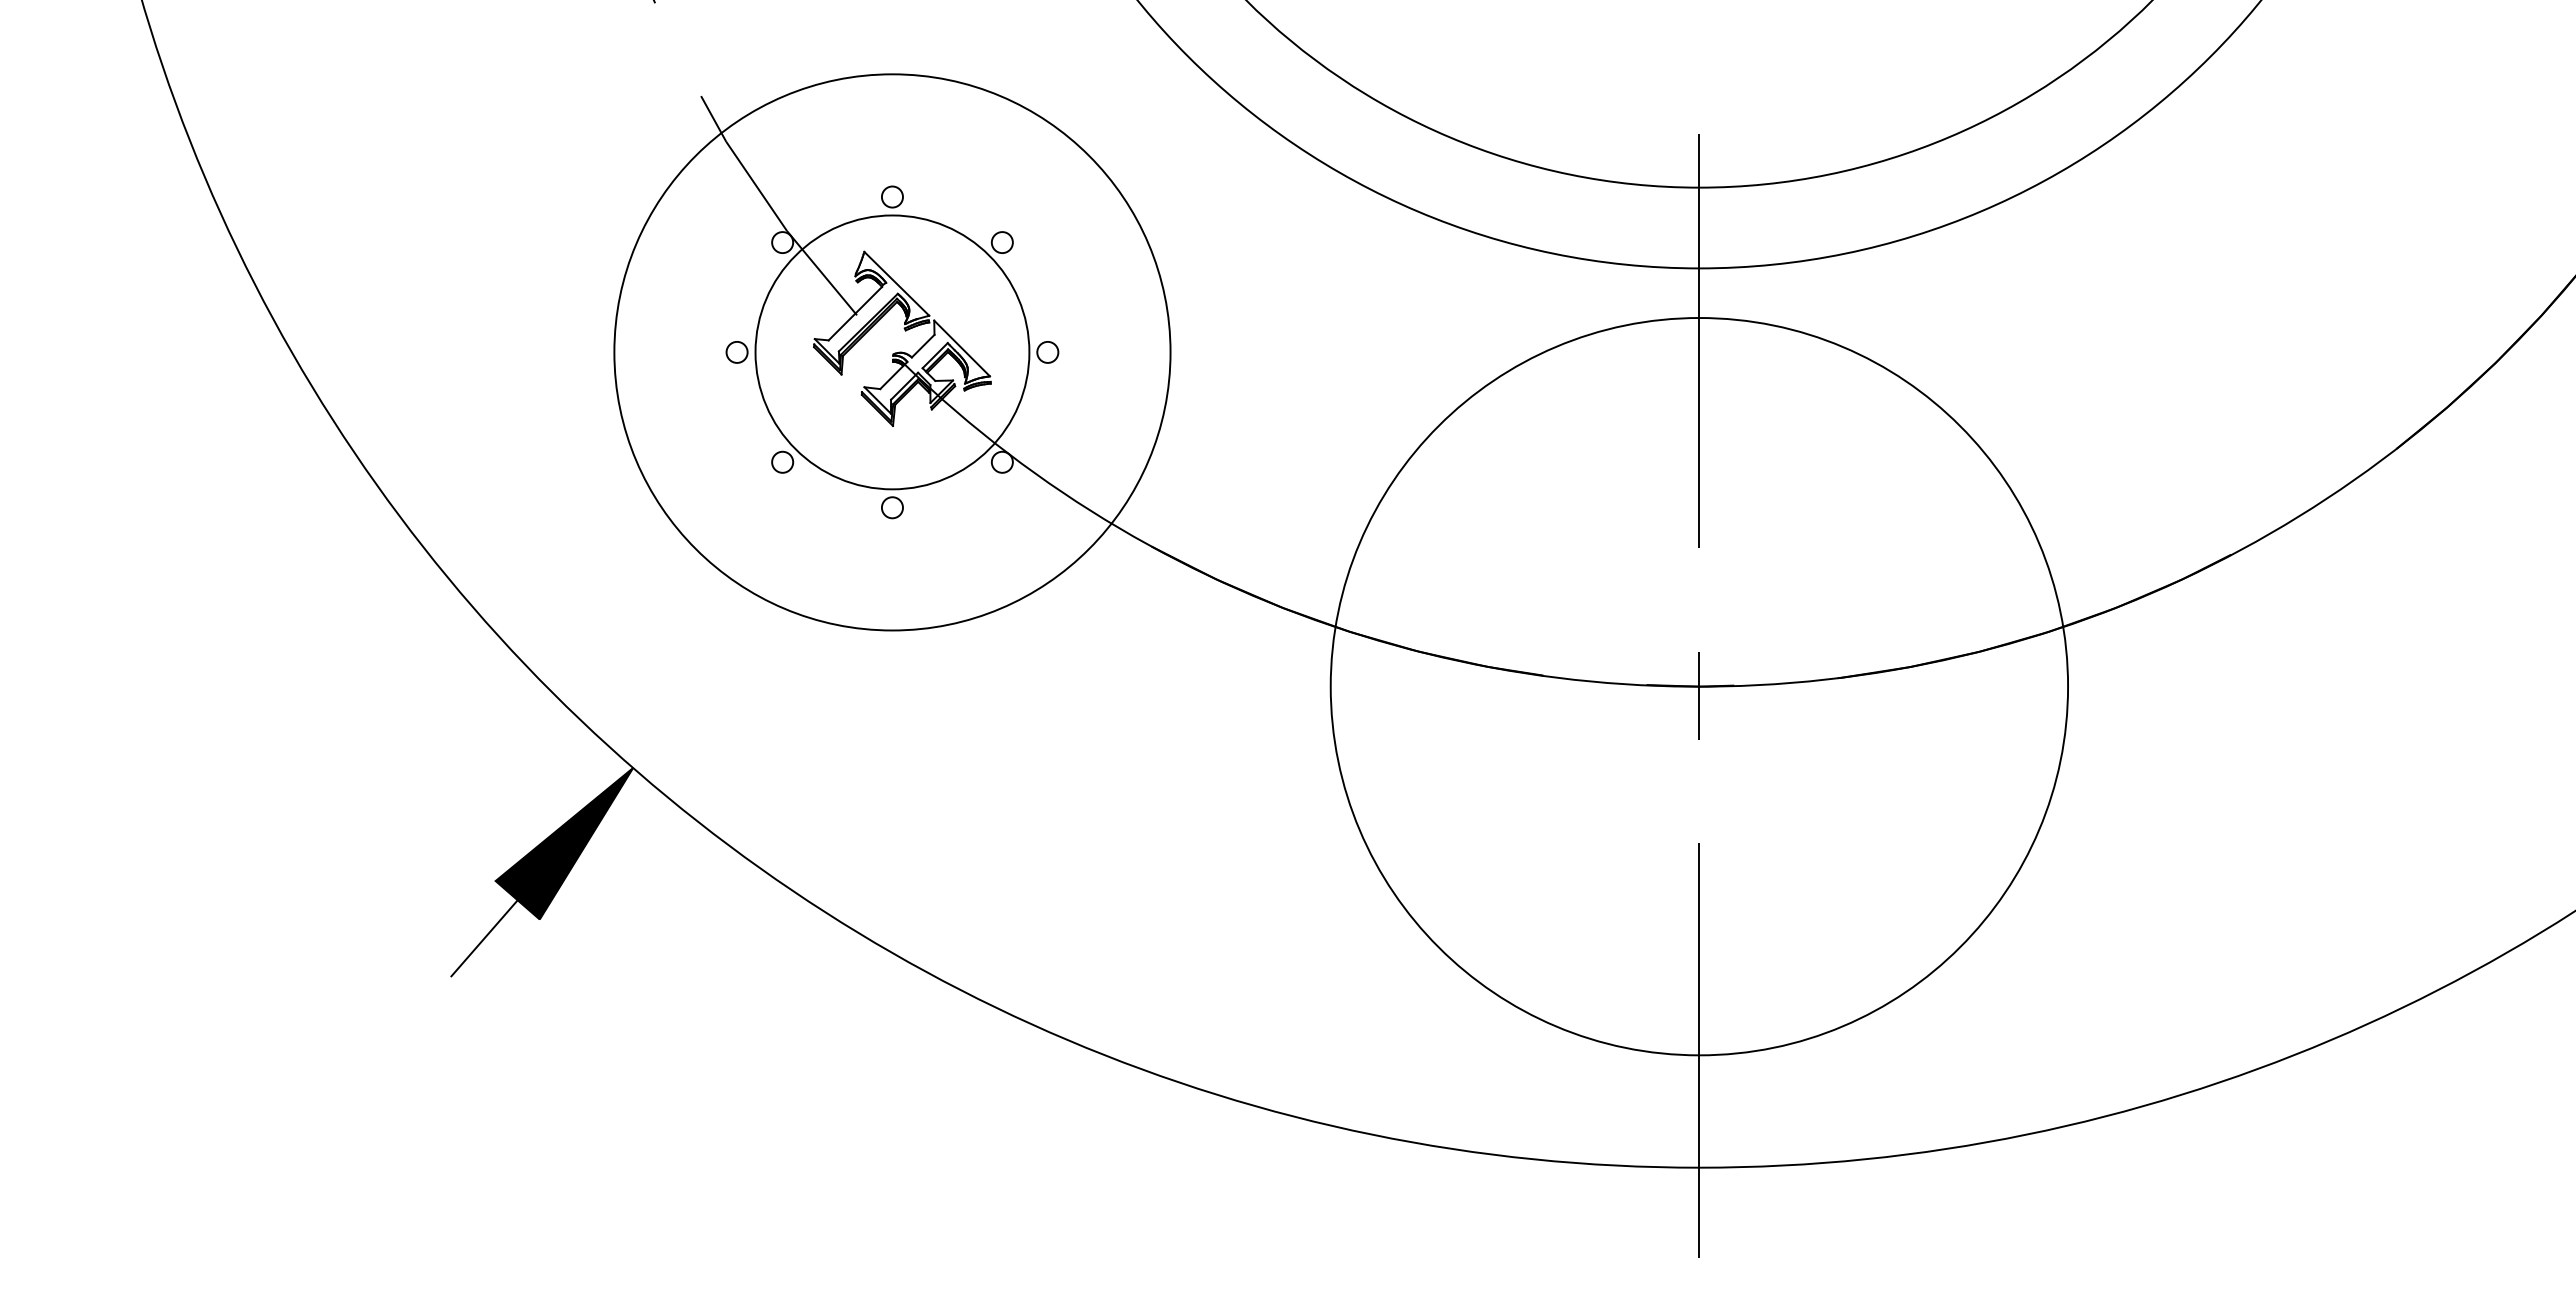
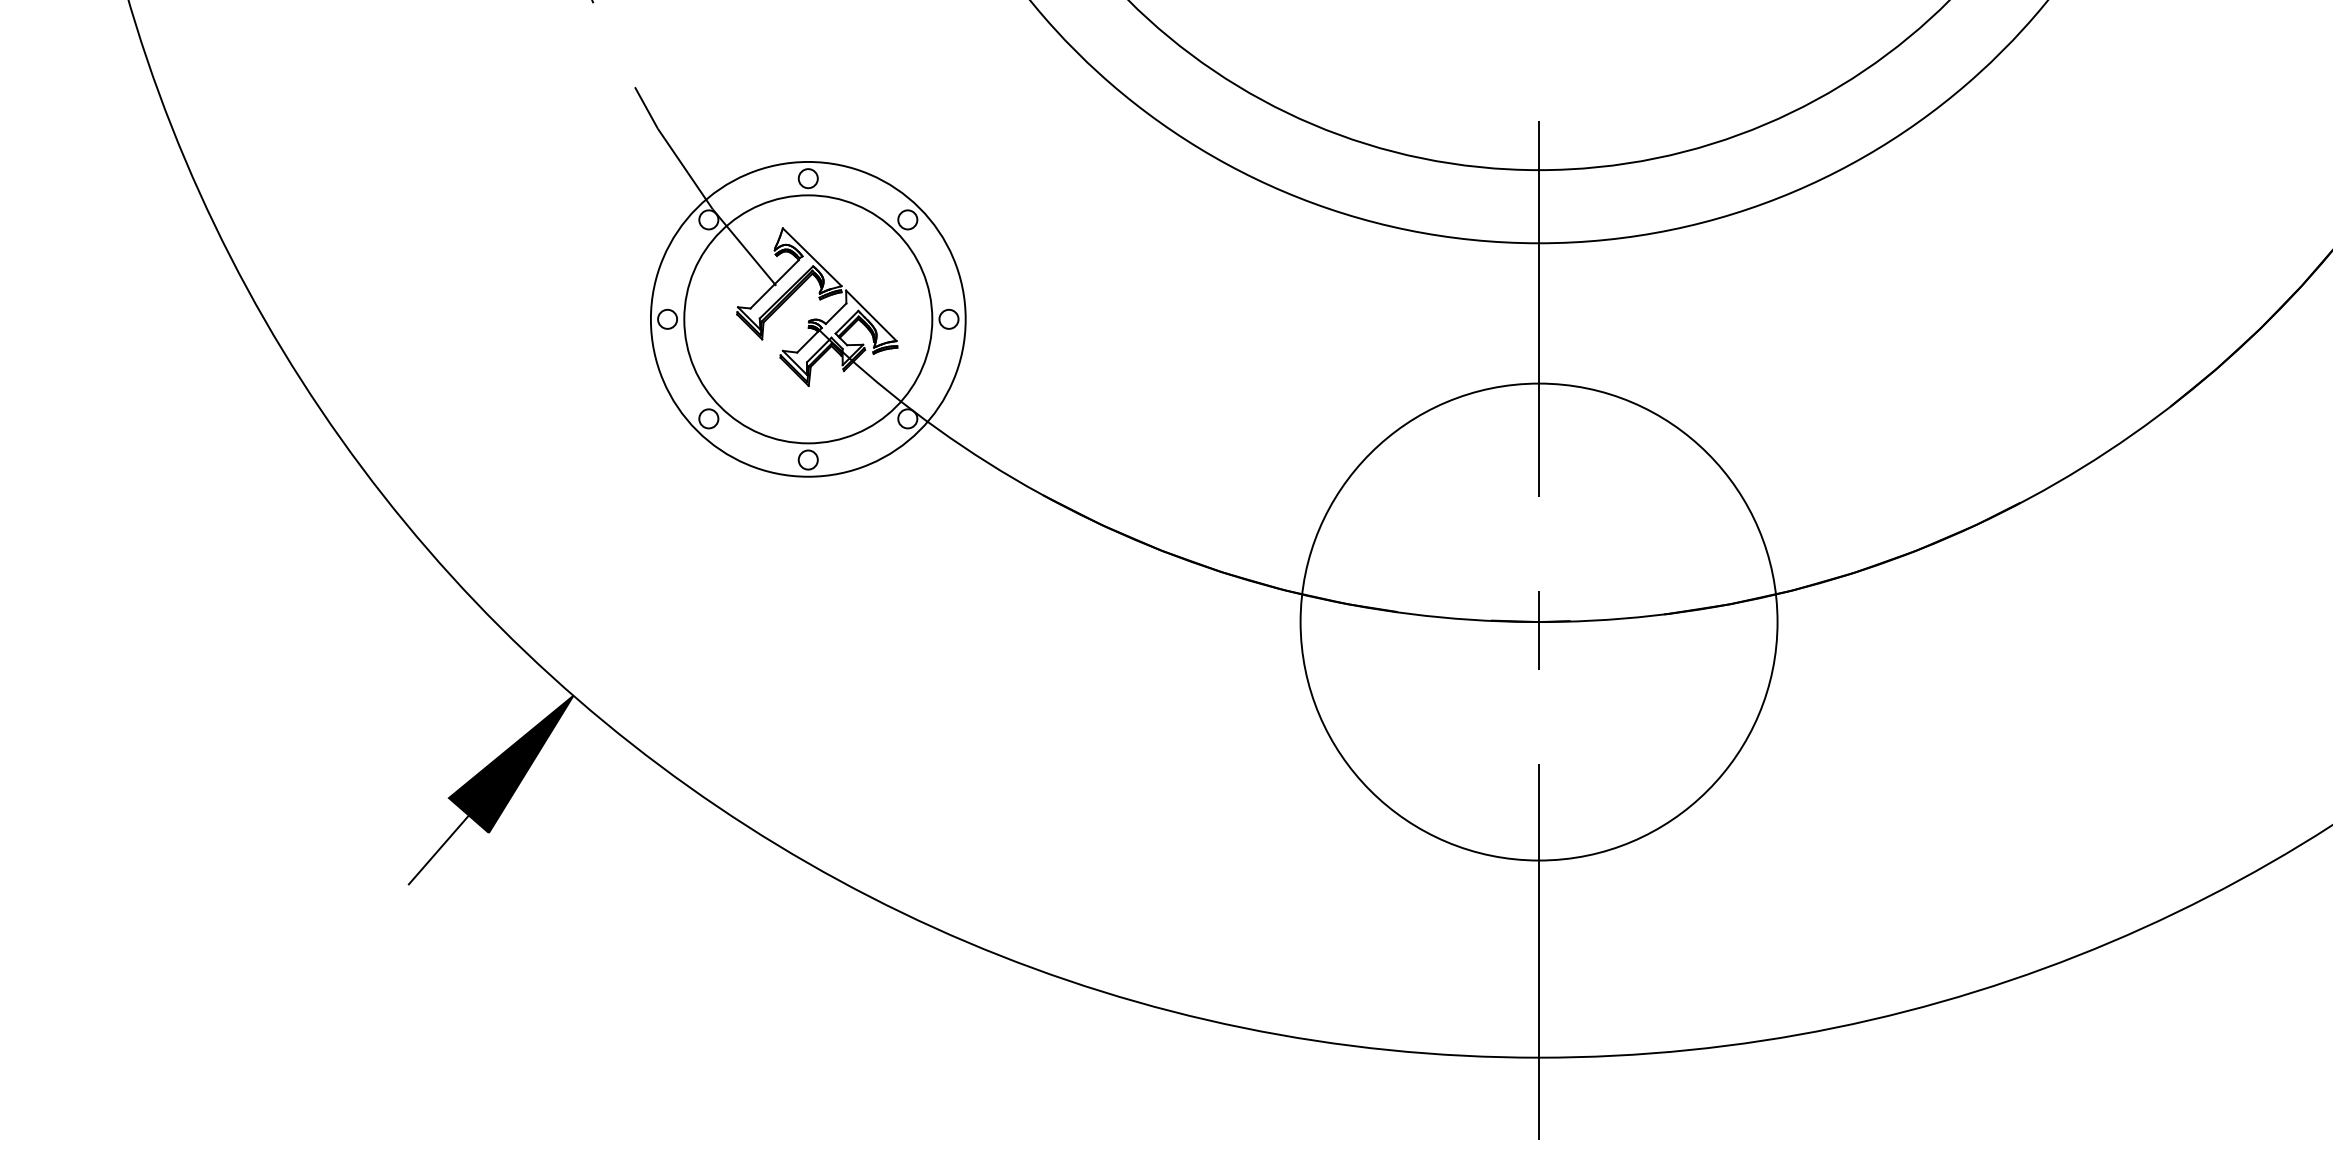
circle: (892, 352) -> (808, 319), size x0.62
circle: (1699, 686) -> (1539, 621), size x0.71

